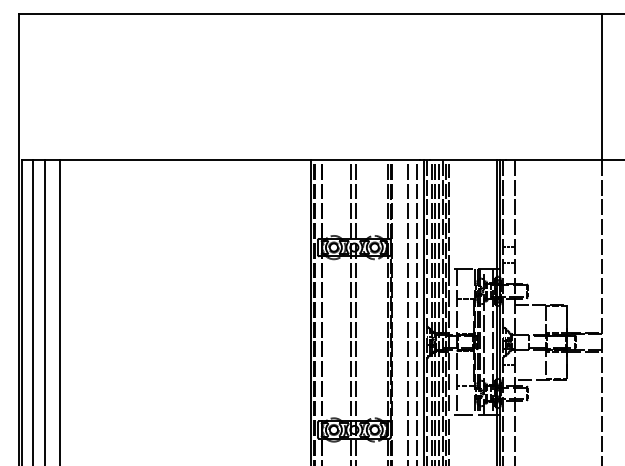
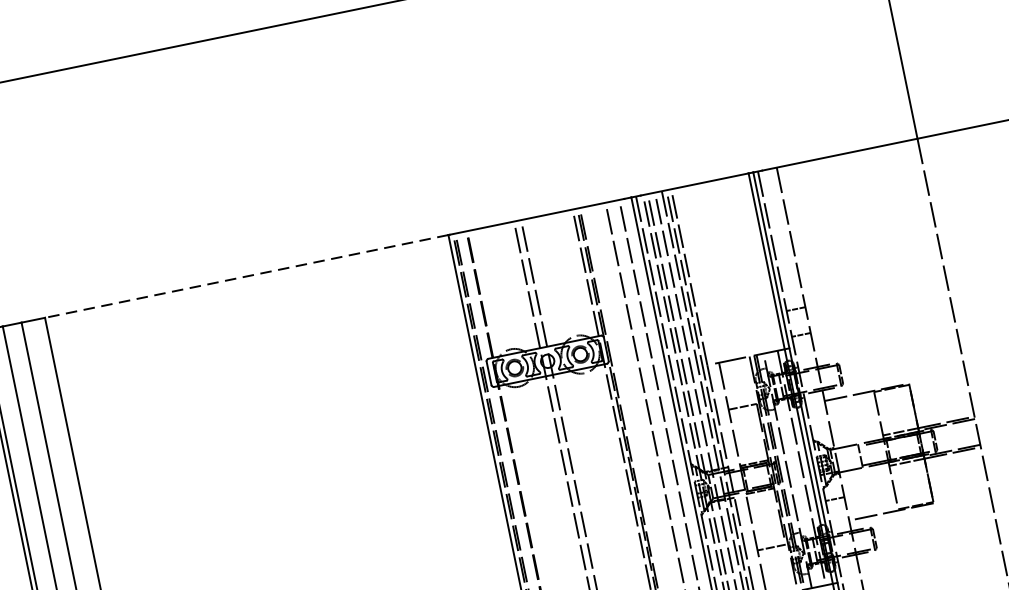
line: (184, 160) -> (245, 277), solid -> dashed

